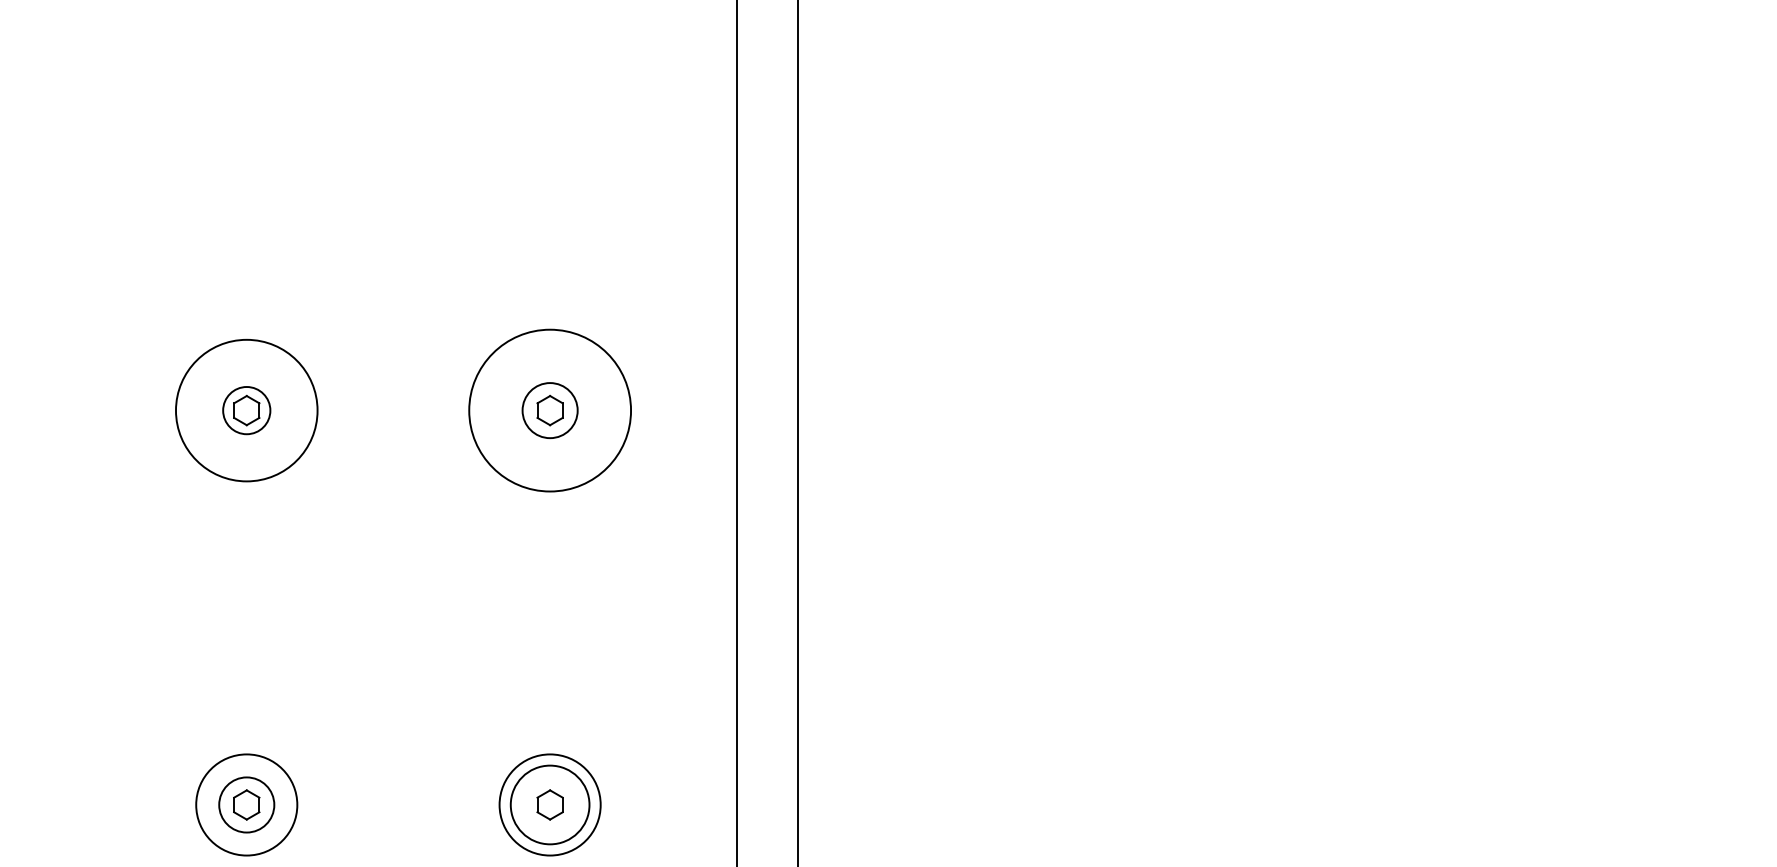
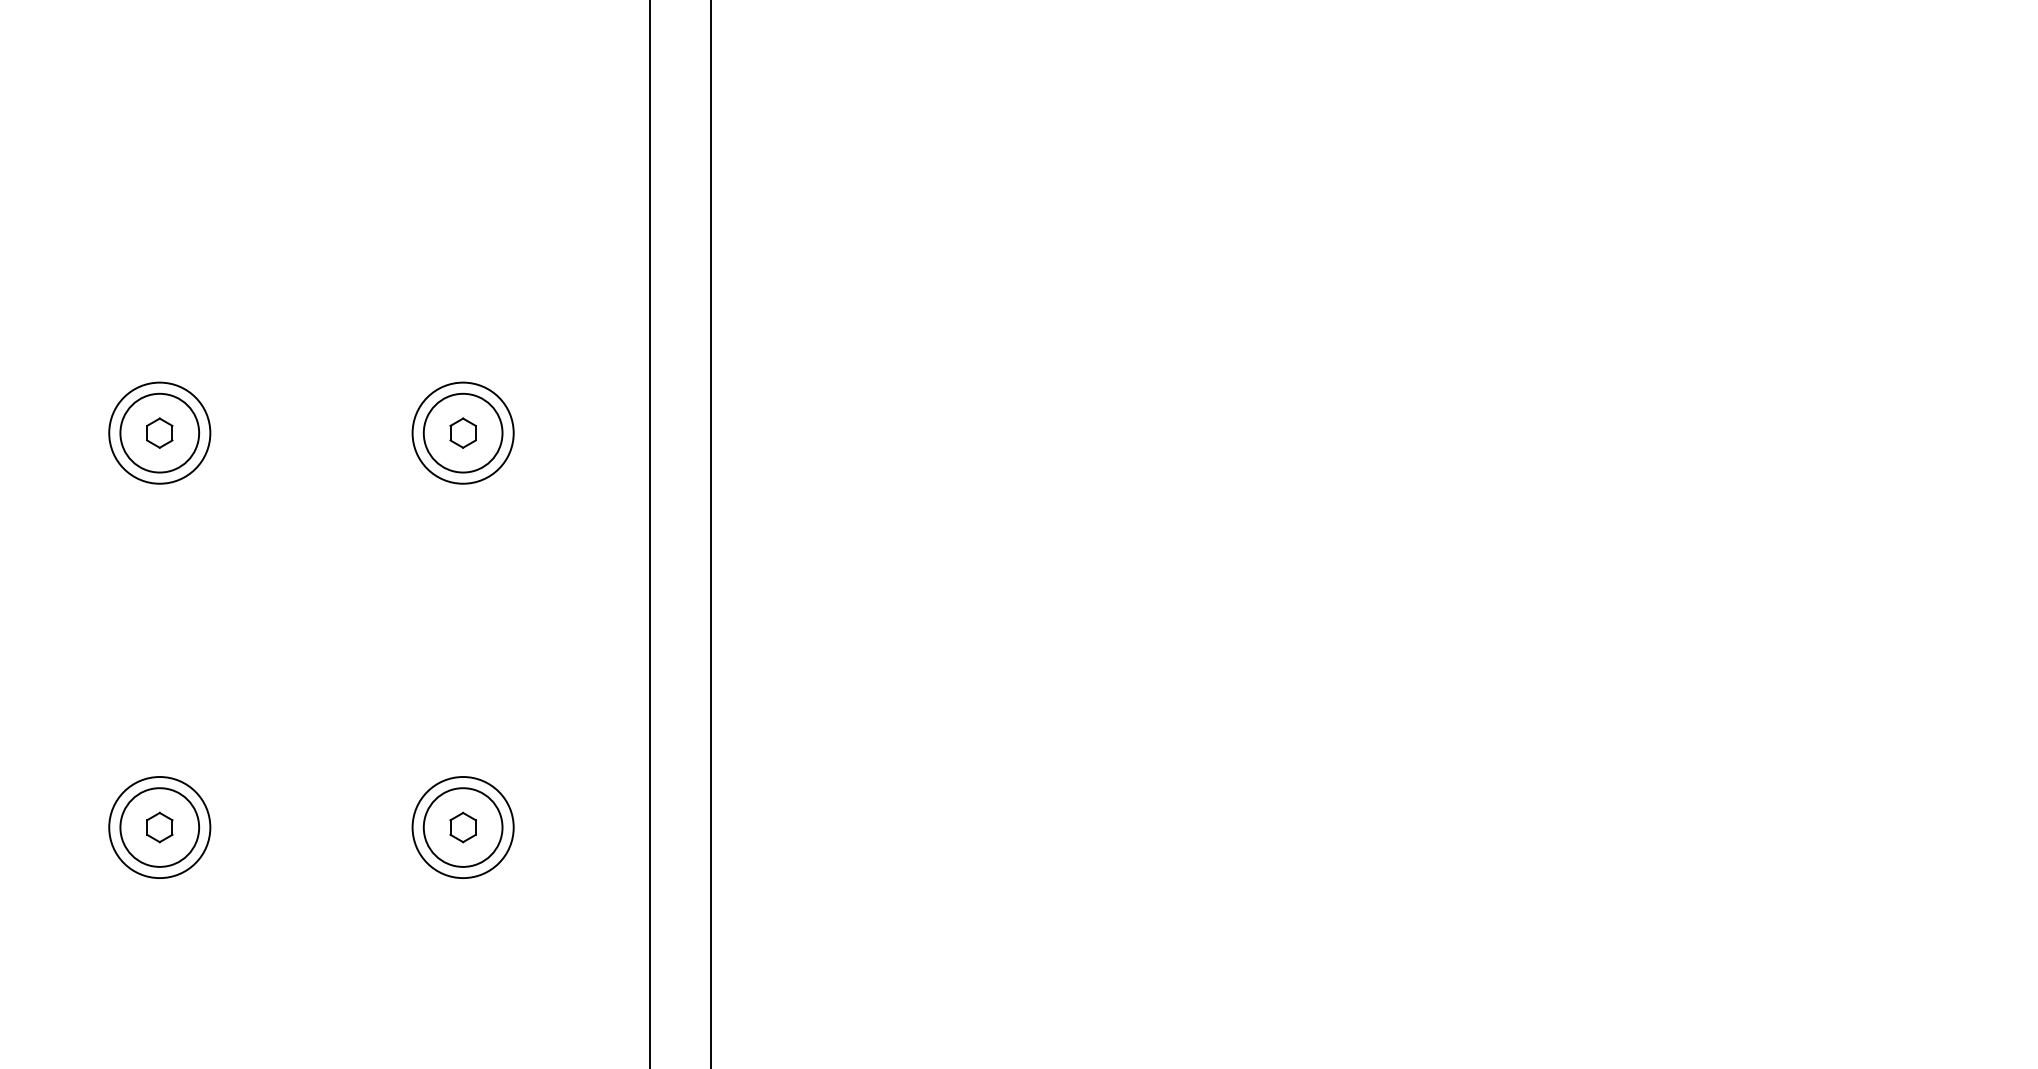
circle: (246, 409) -> (159, 432), size x0.71
circle: (246, 409) -> (159, 432), size x1.67
circle: (549, 409) -> (462, 432), size x0.62
circle: (549, 409) -> (462, 432), size x1.43
circle: (246, 804) -> (159, 827), size x1.43

